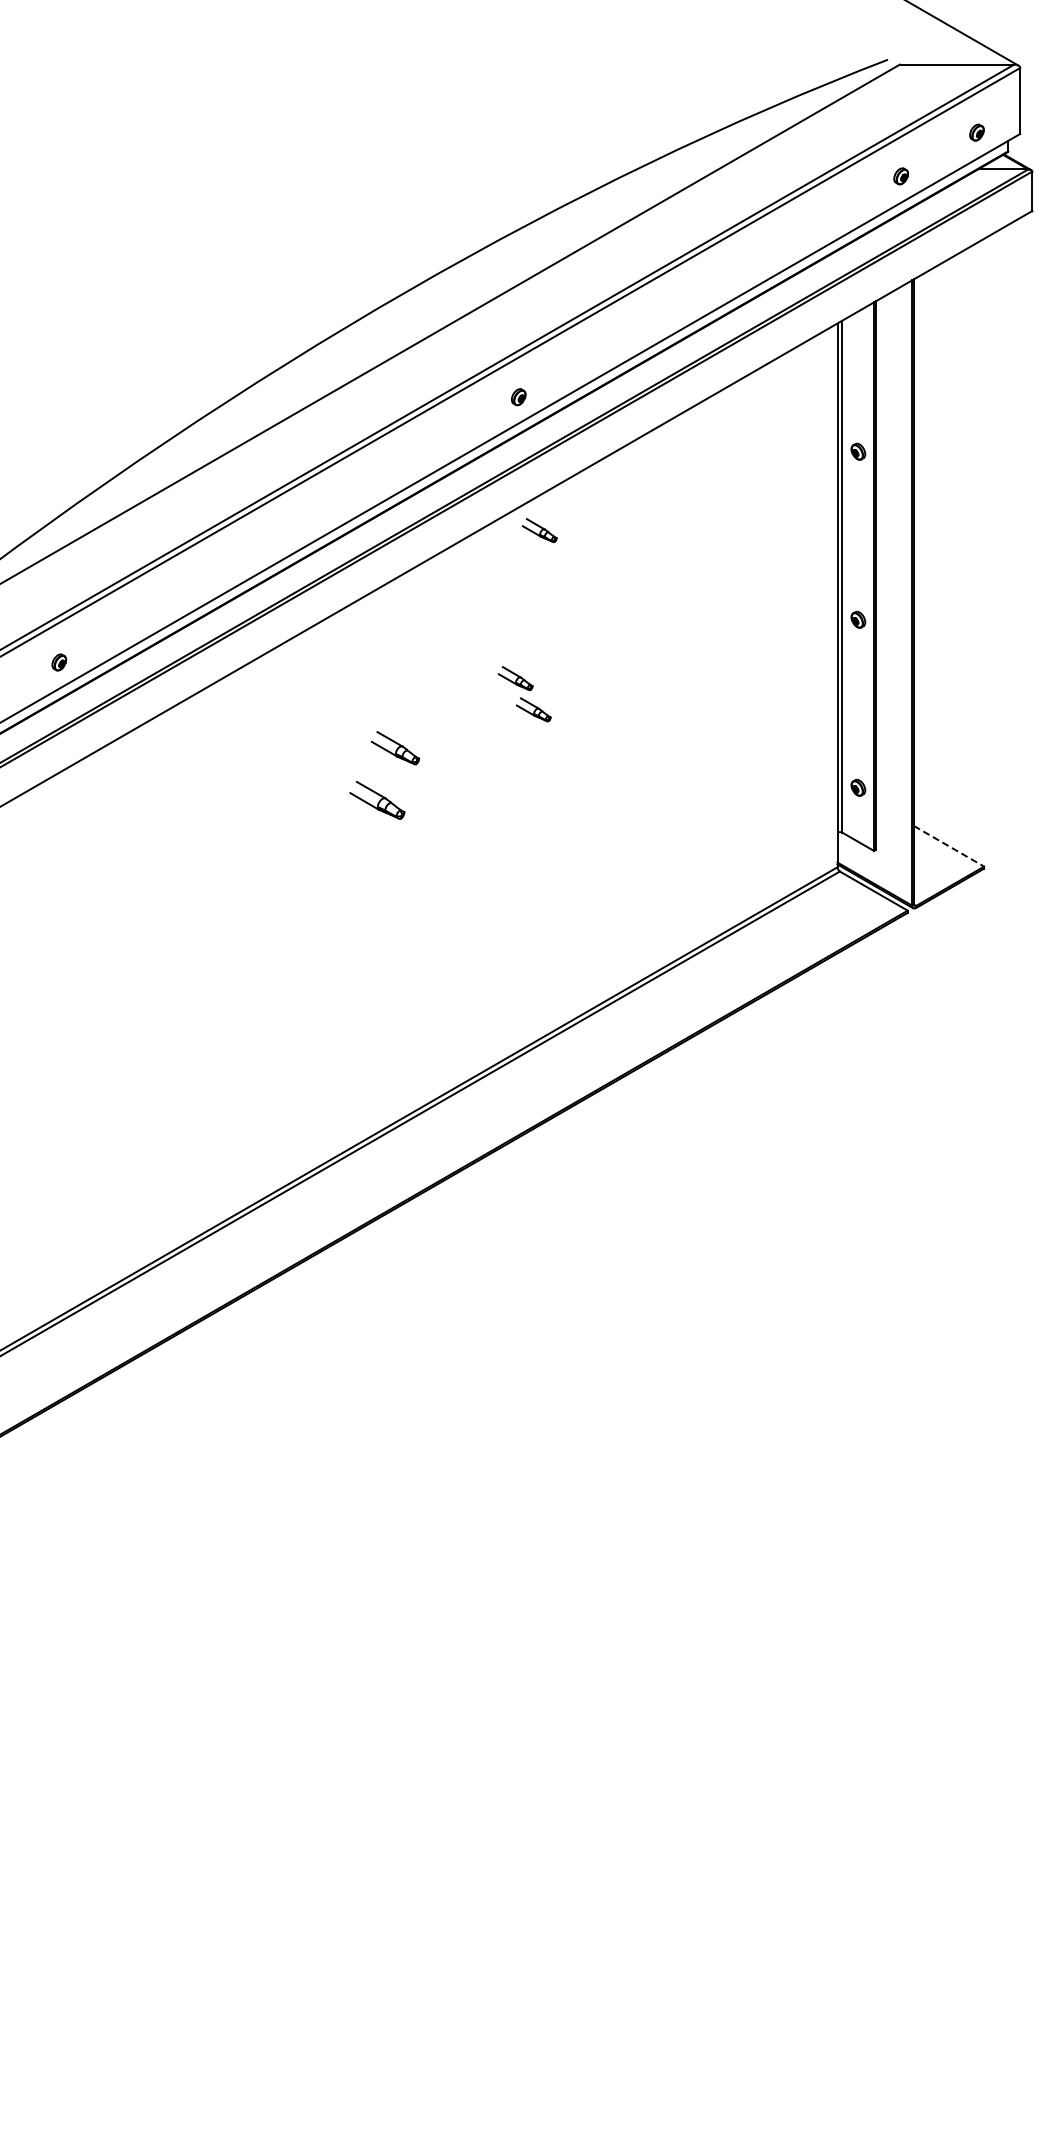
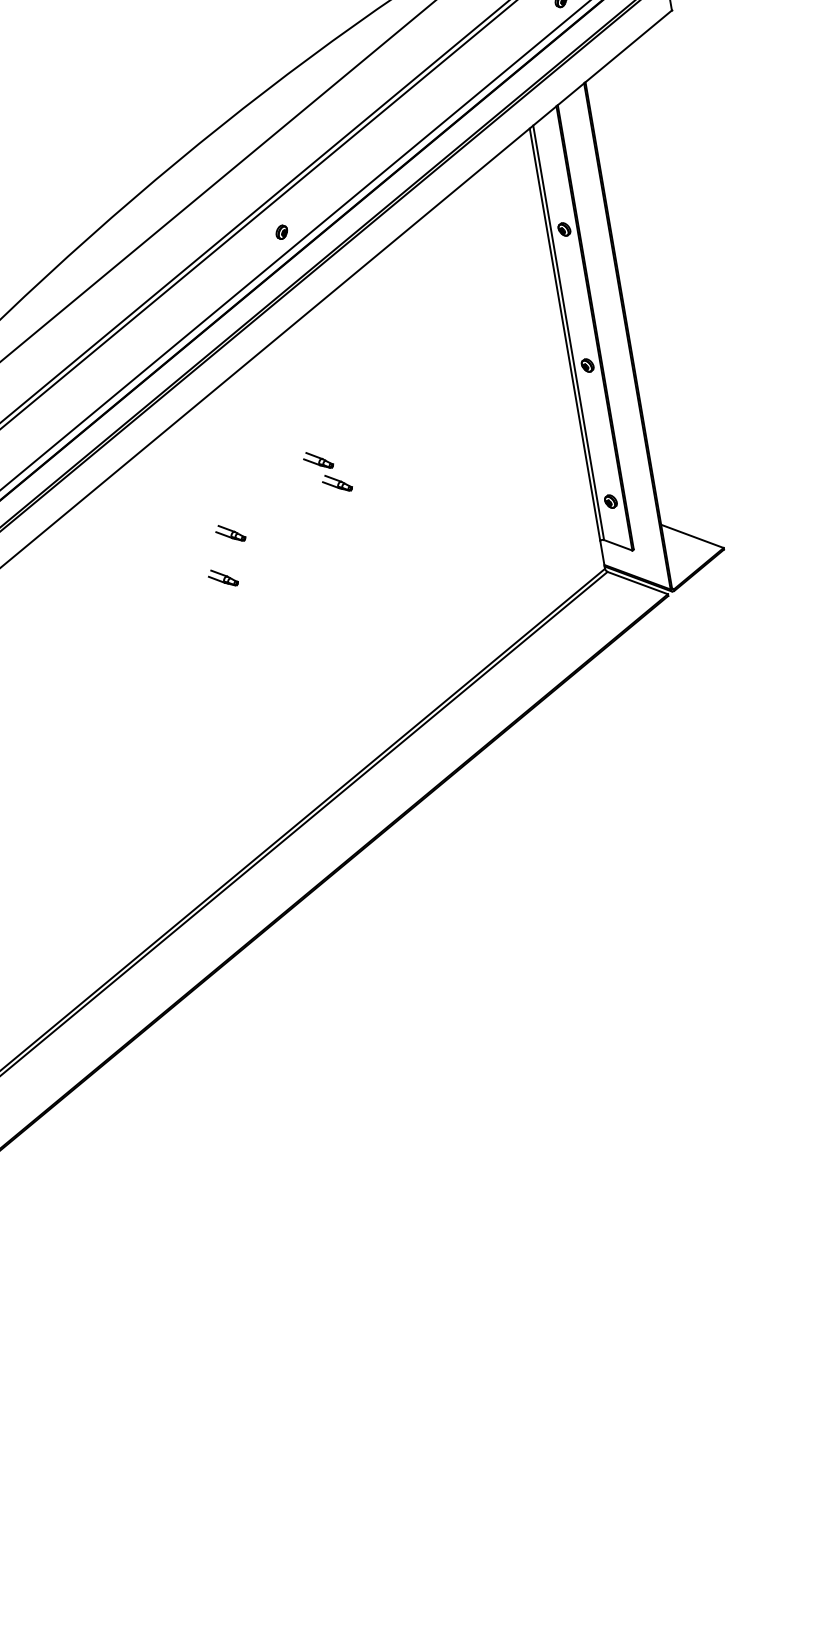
part: (539, 530) -> (317, 337), removed
part: (395, 747) -> (230, 533), size x0.71
part: (377, 799) -> (223, 577), size x0.62
line: (948, 846) -> (692, 536), dashed -> solid

